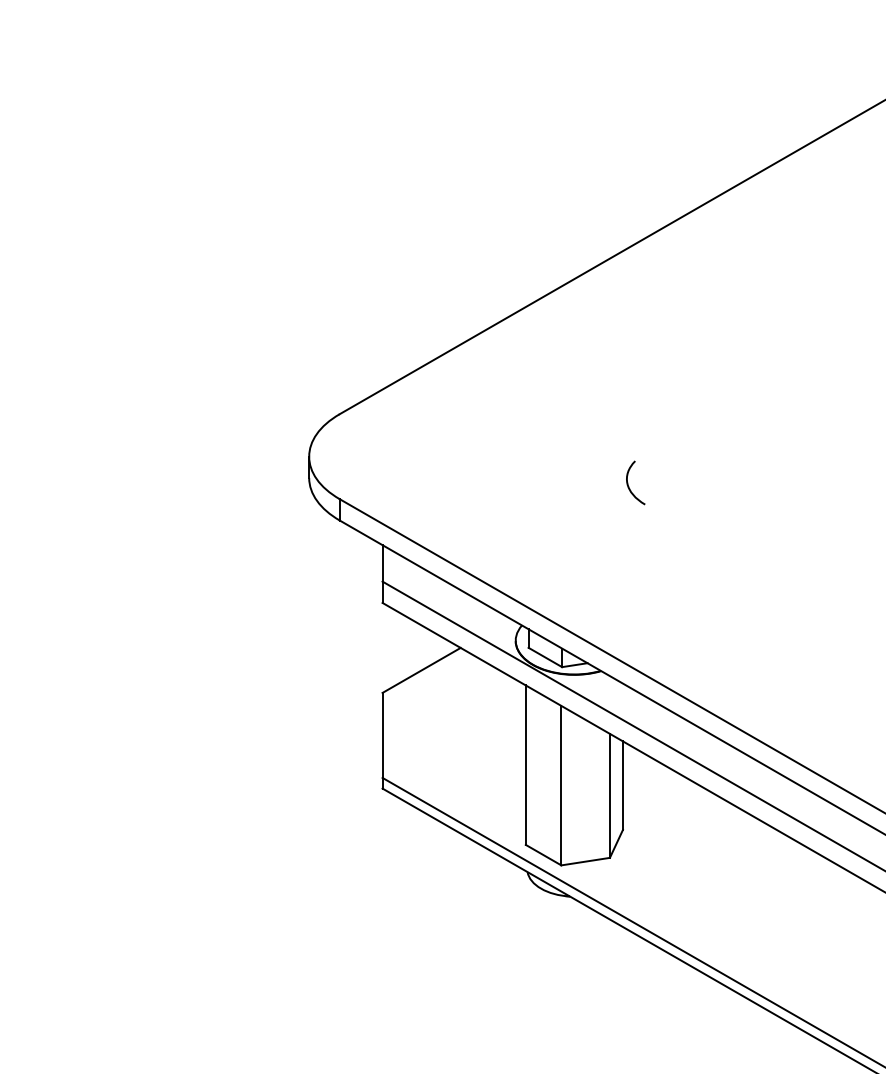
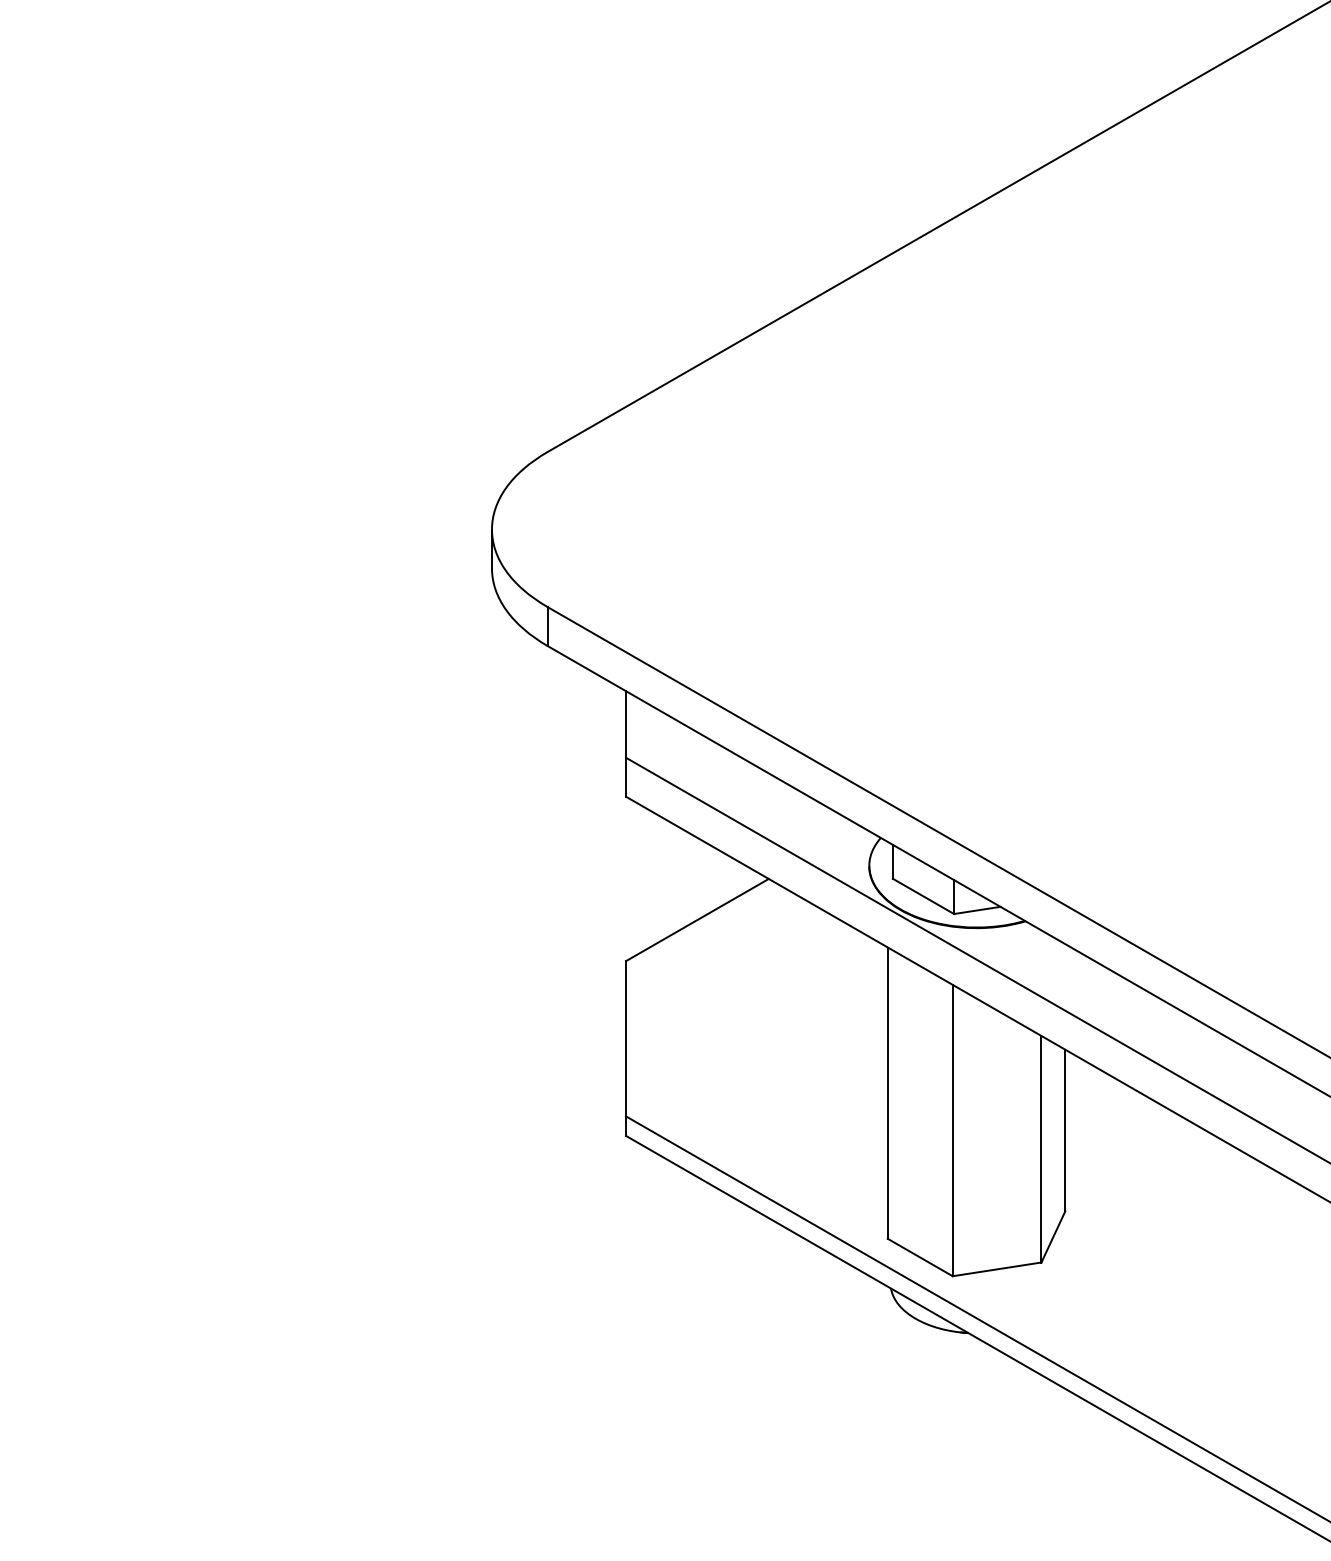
curve: (628, 482) -> (1075, 576), removed

